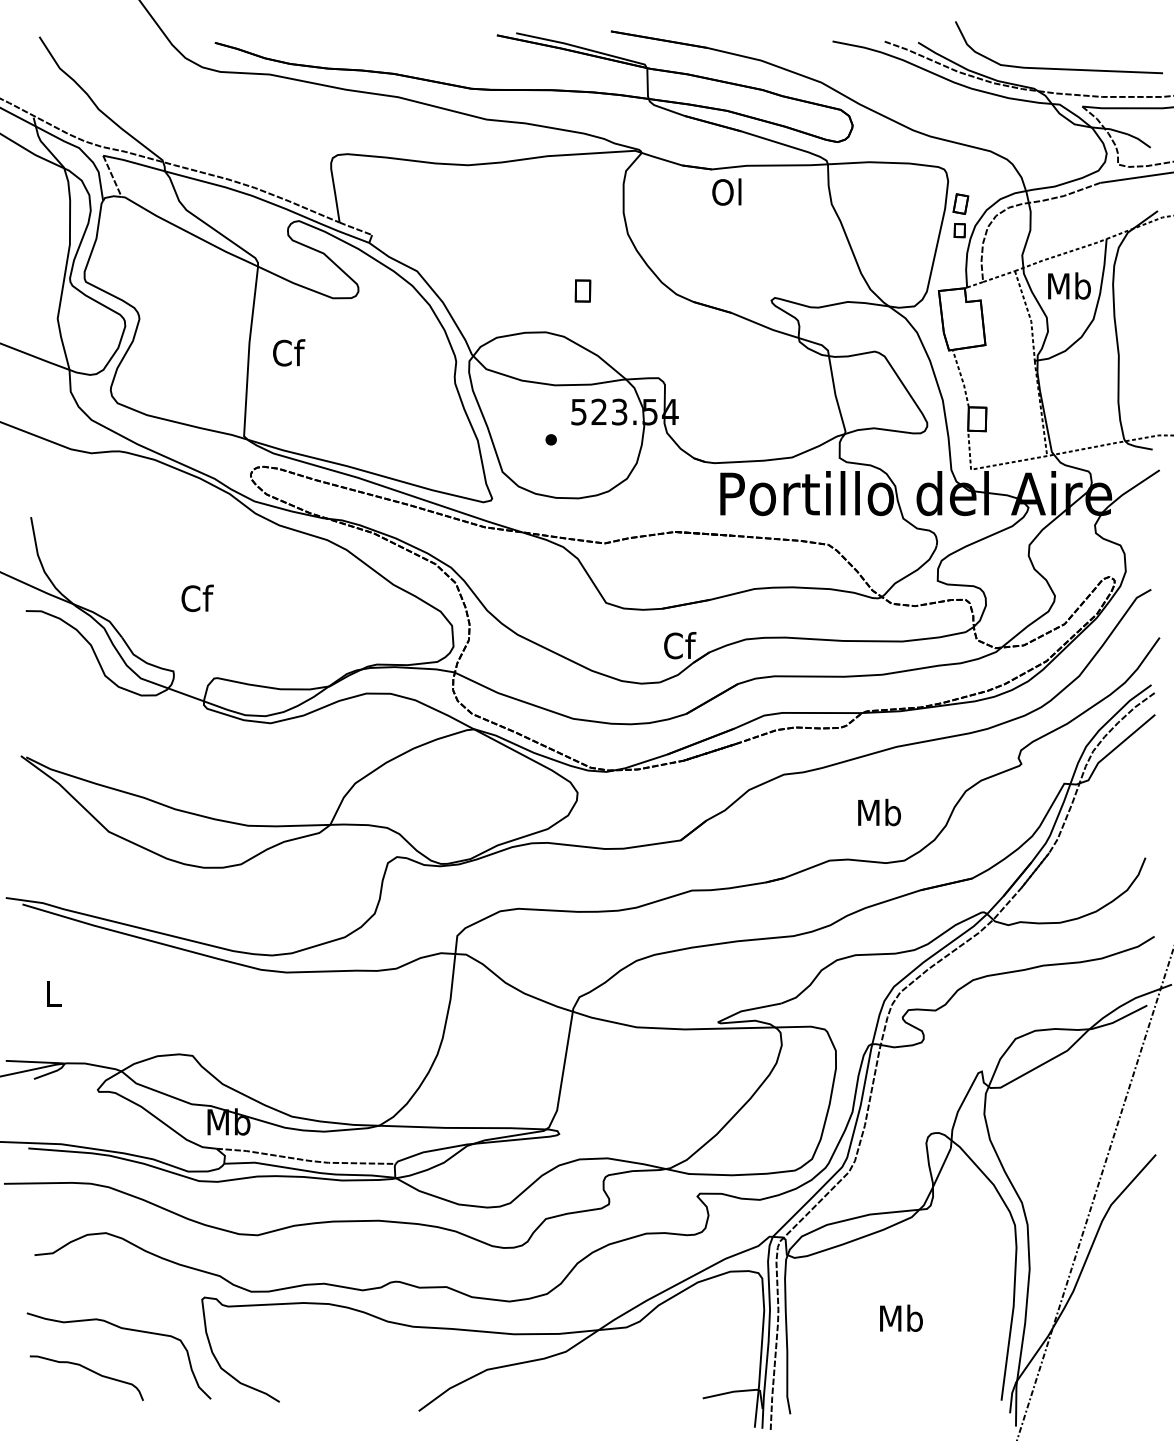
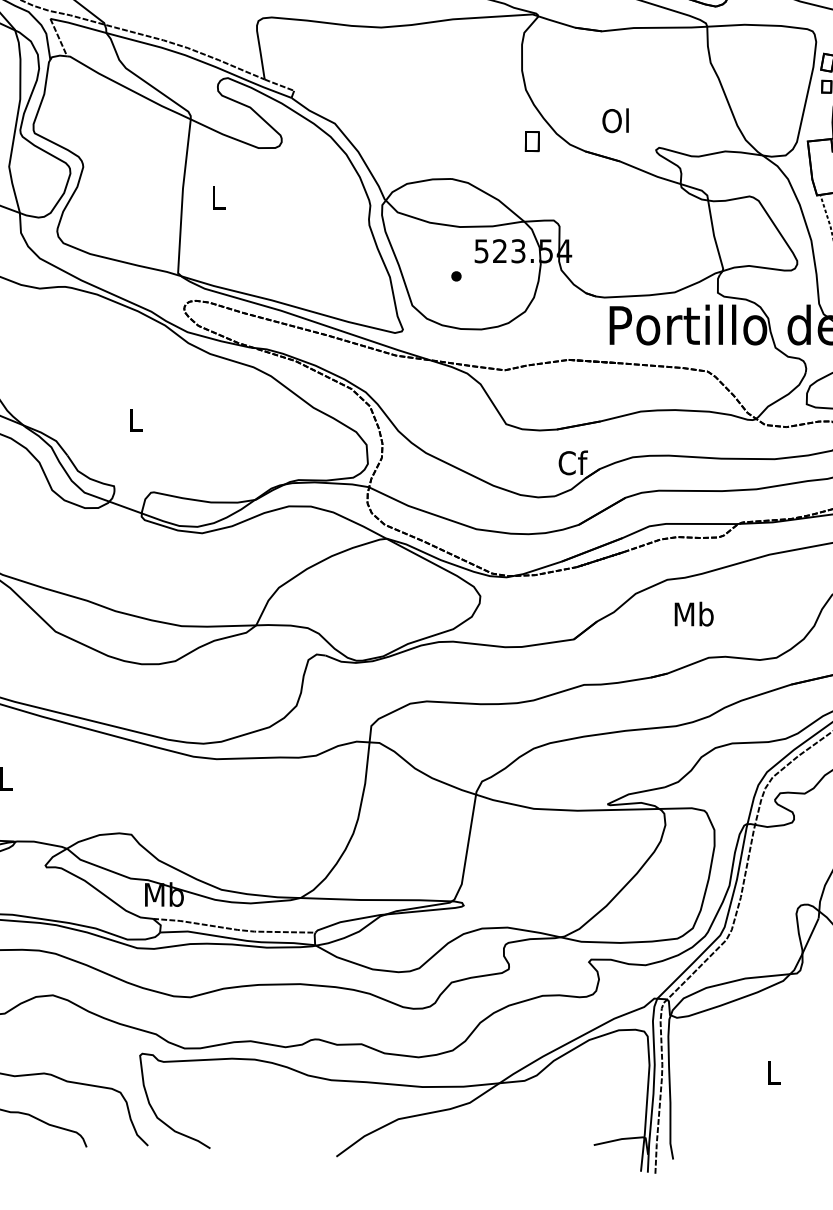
text: (726, 191) -> (615, 120), moved
part: (582, 290) -> (531, 141), moved
text: (289, 352) -> (219, 197), Cf -> L
text: (197, 598) -> (135, 420), Cf -> L
text: (879, 812) -> (694, 614), moved
text: (901, 1317) -> (773, 1071), Mb -> L

